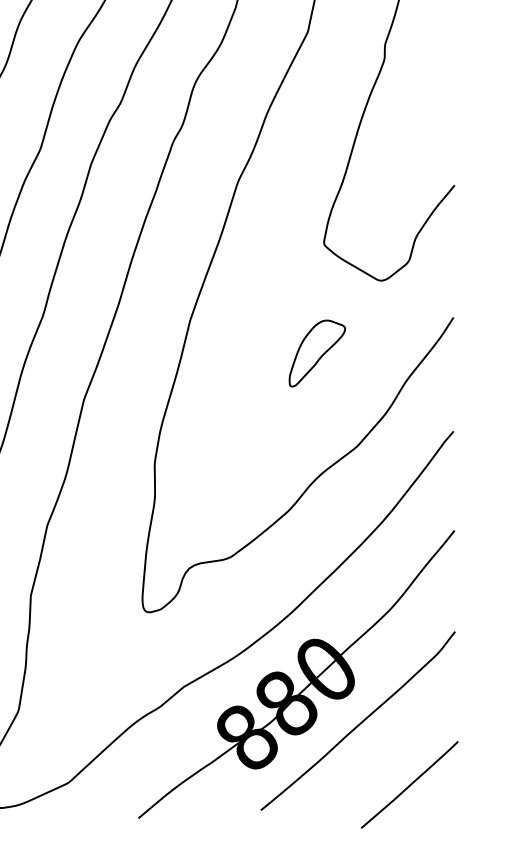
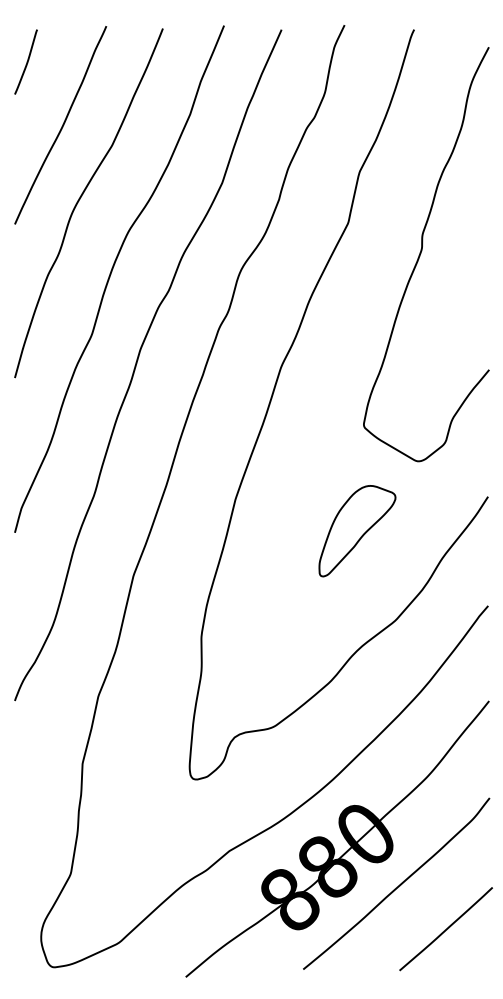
part: (317, 353) -> (357, 531), size x1.43
line: (409, 785) -> (445, 929), moved

